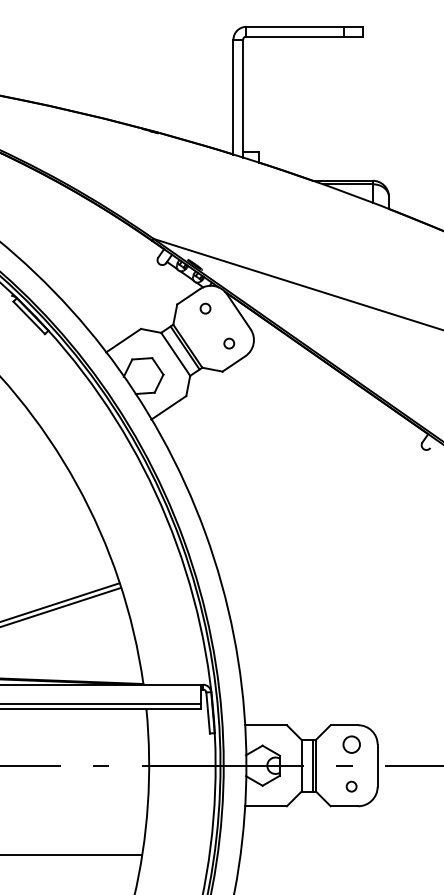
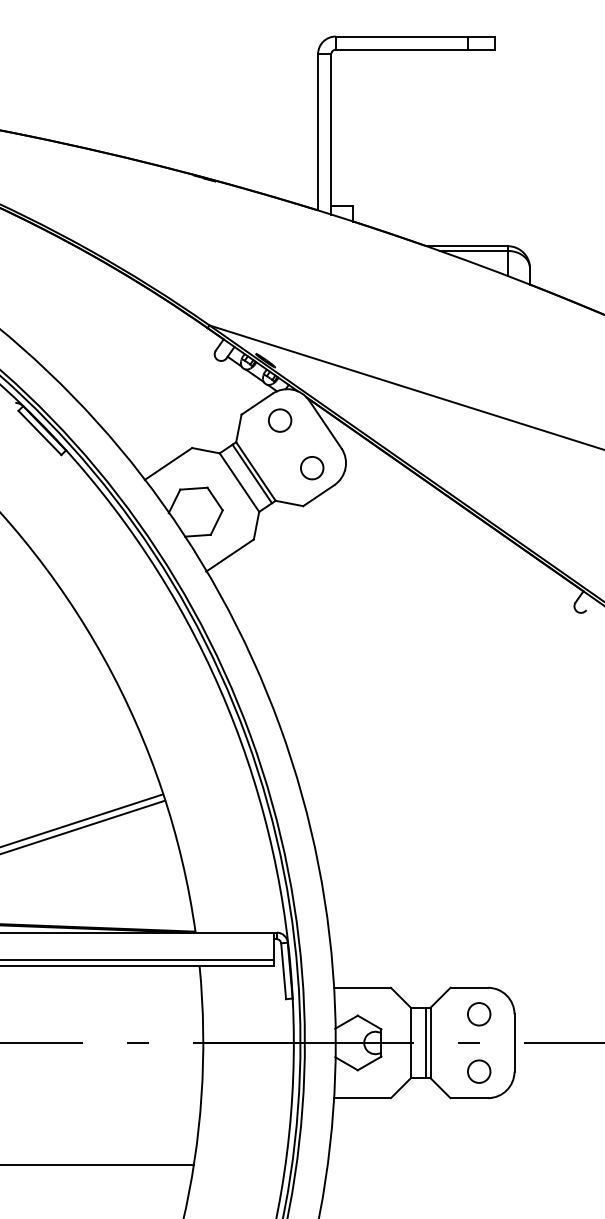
circle: (205, 308) -> (280, 420), size x1.67
circle: (229, 343) -> (312, 467), size x1.67
circle: (351, 786) -> (478, 1071), size x1.67

